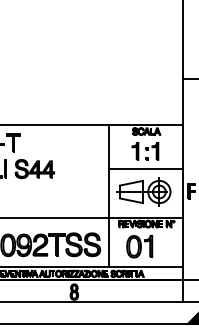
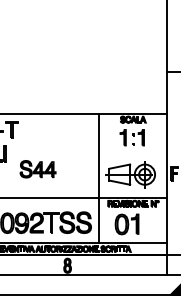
part: (34, 169) -> (37, 169), moved
line: (146, 169) -> (133, 154), removed

